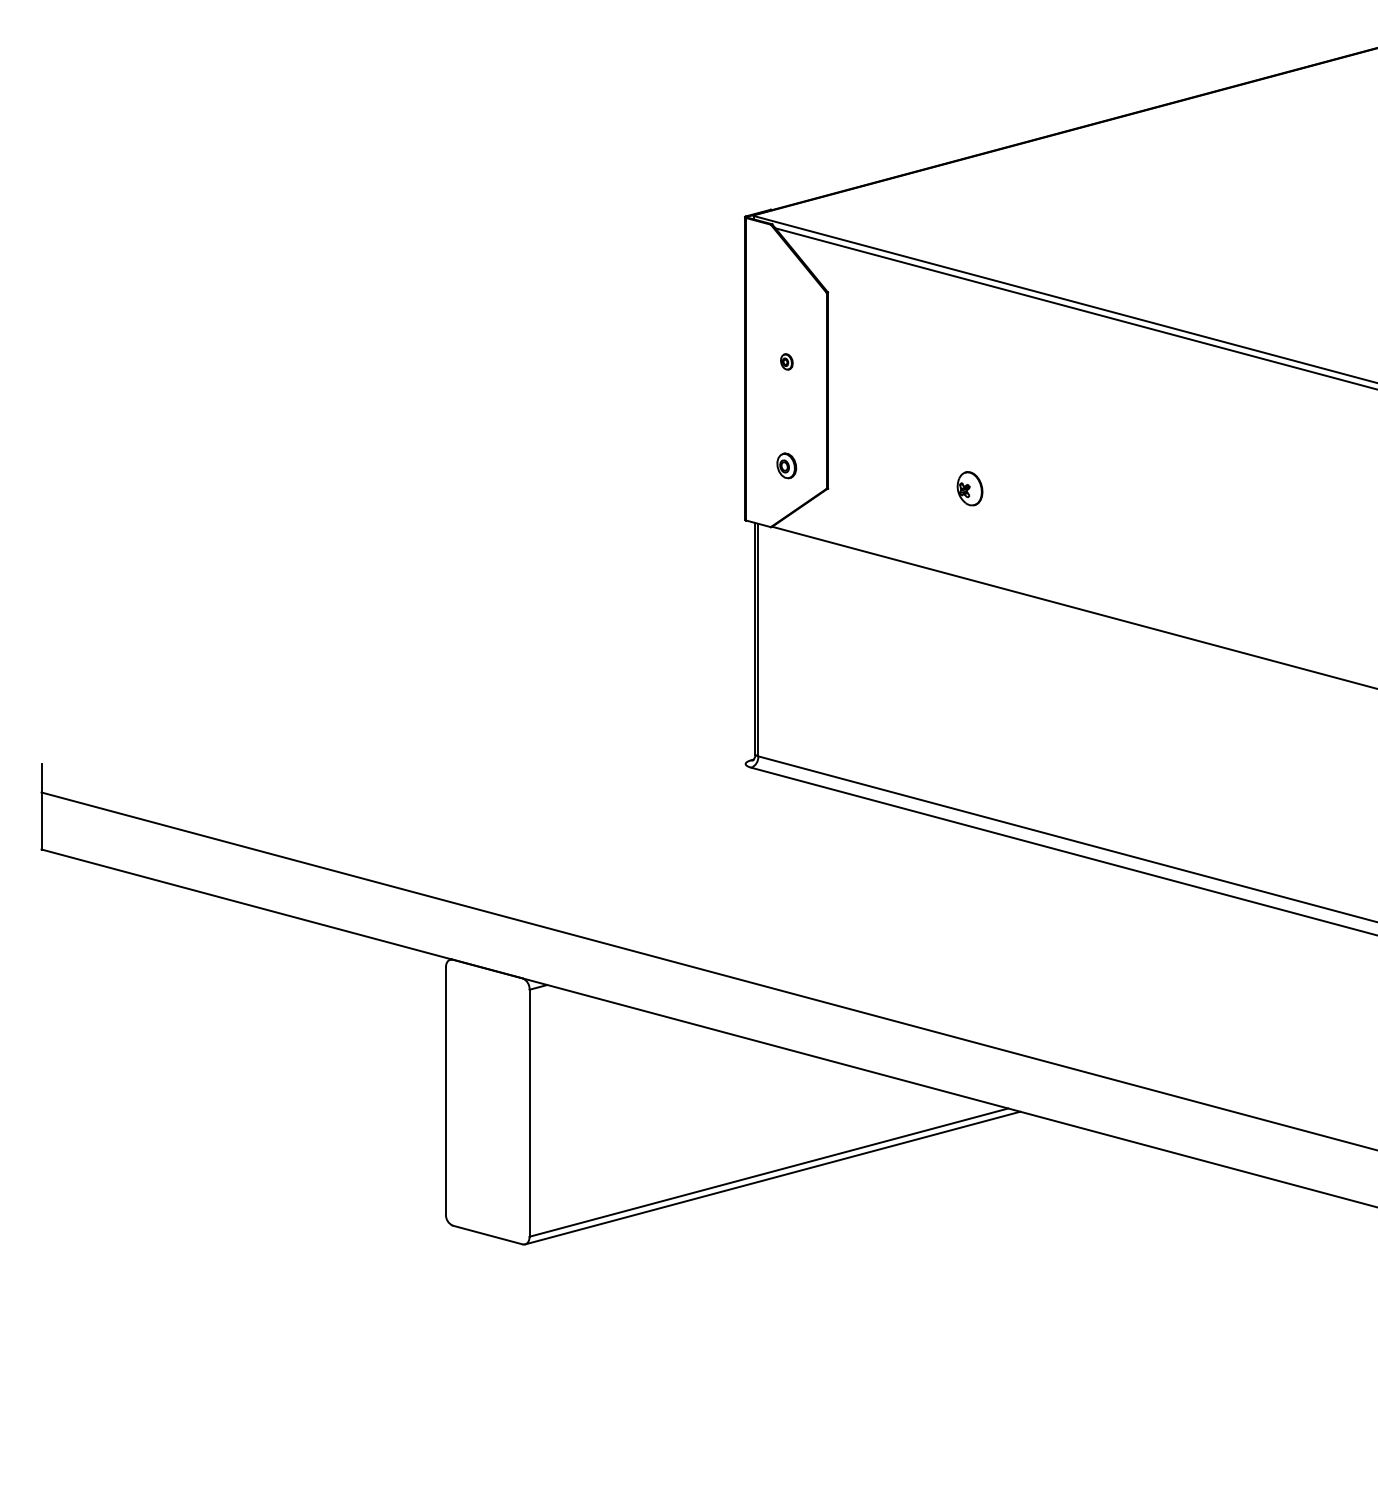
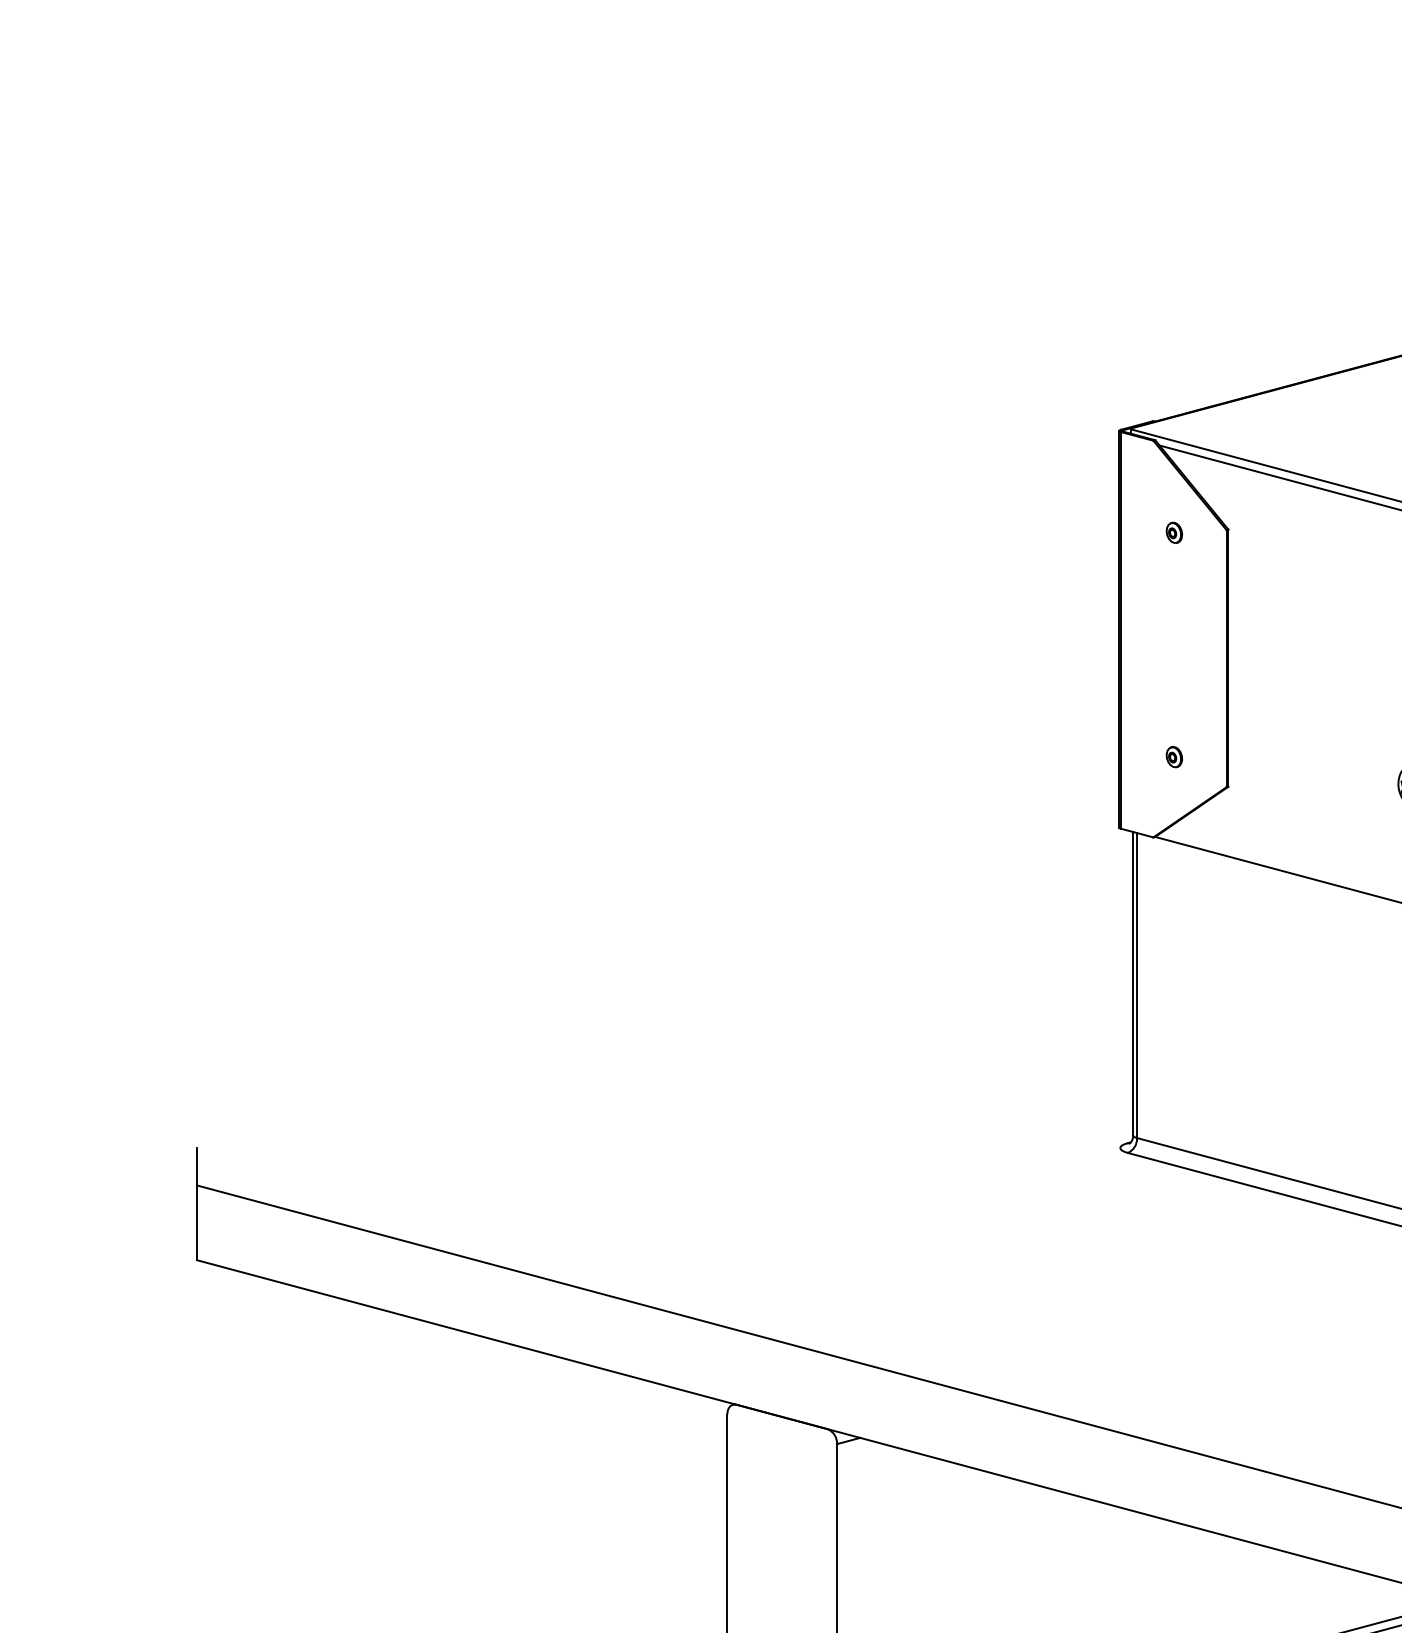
part: (786, 361) -> (1173, 532), moved
part: (786, 465) -> (1173, 756), size x0.62

